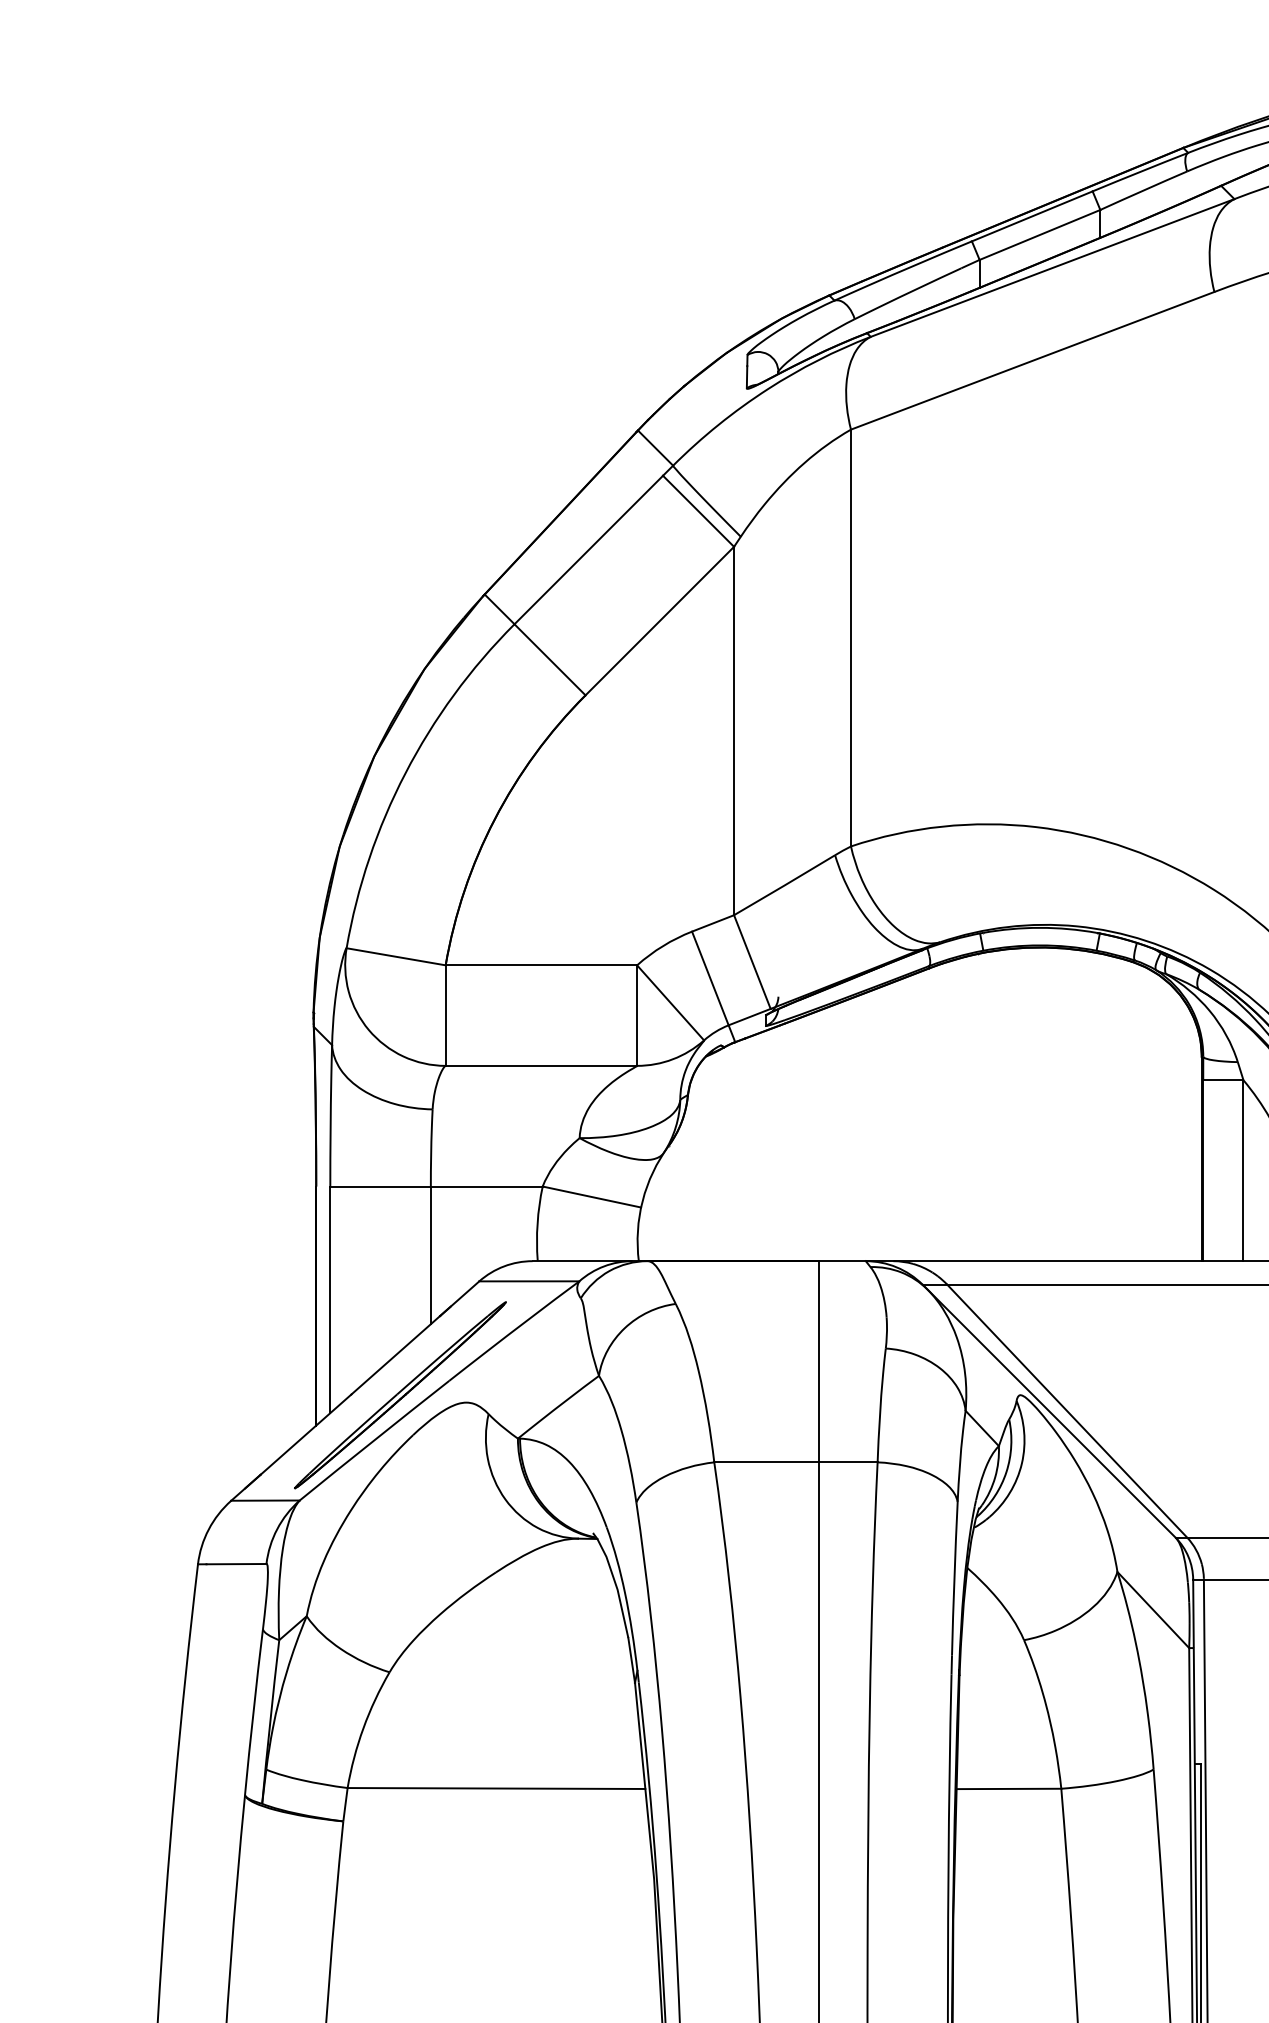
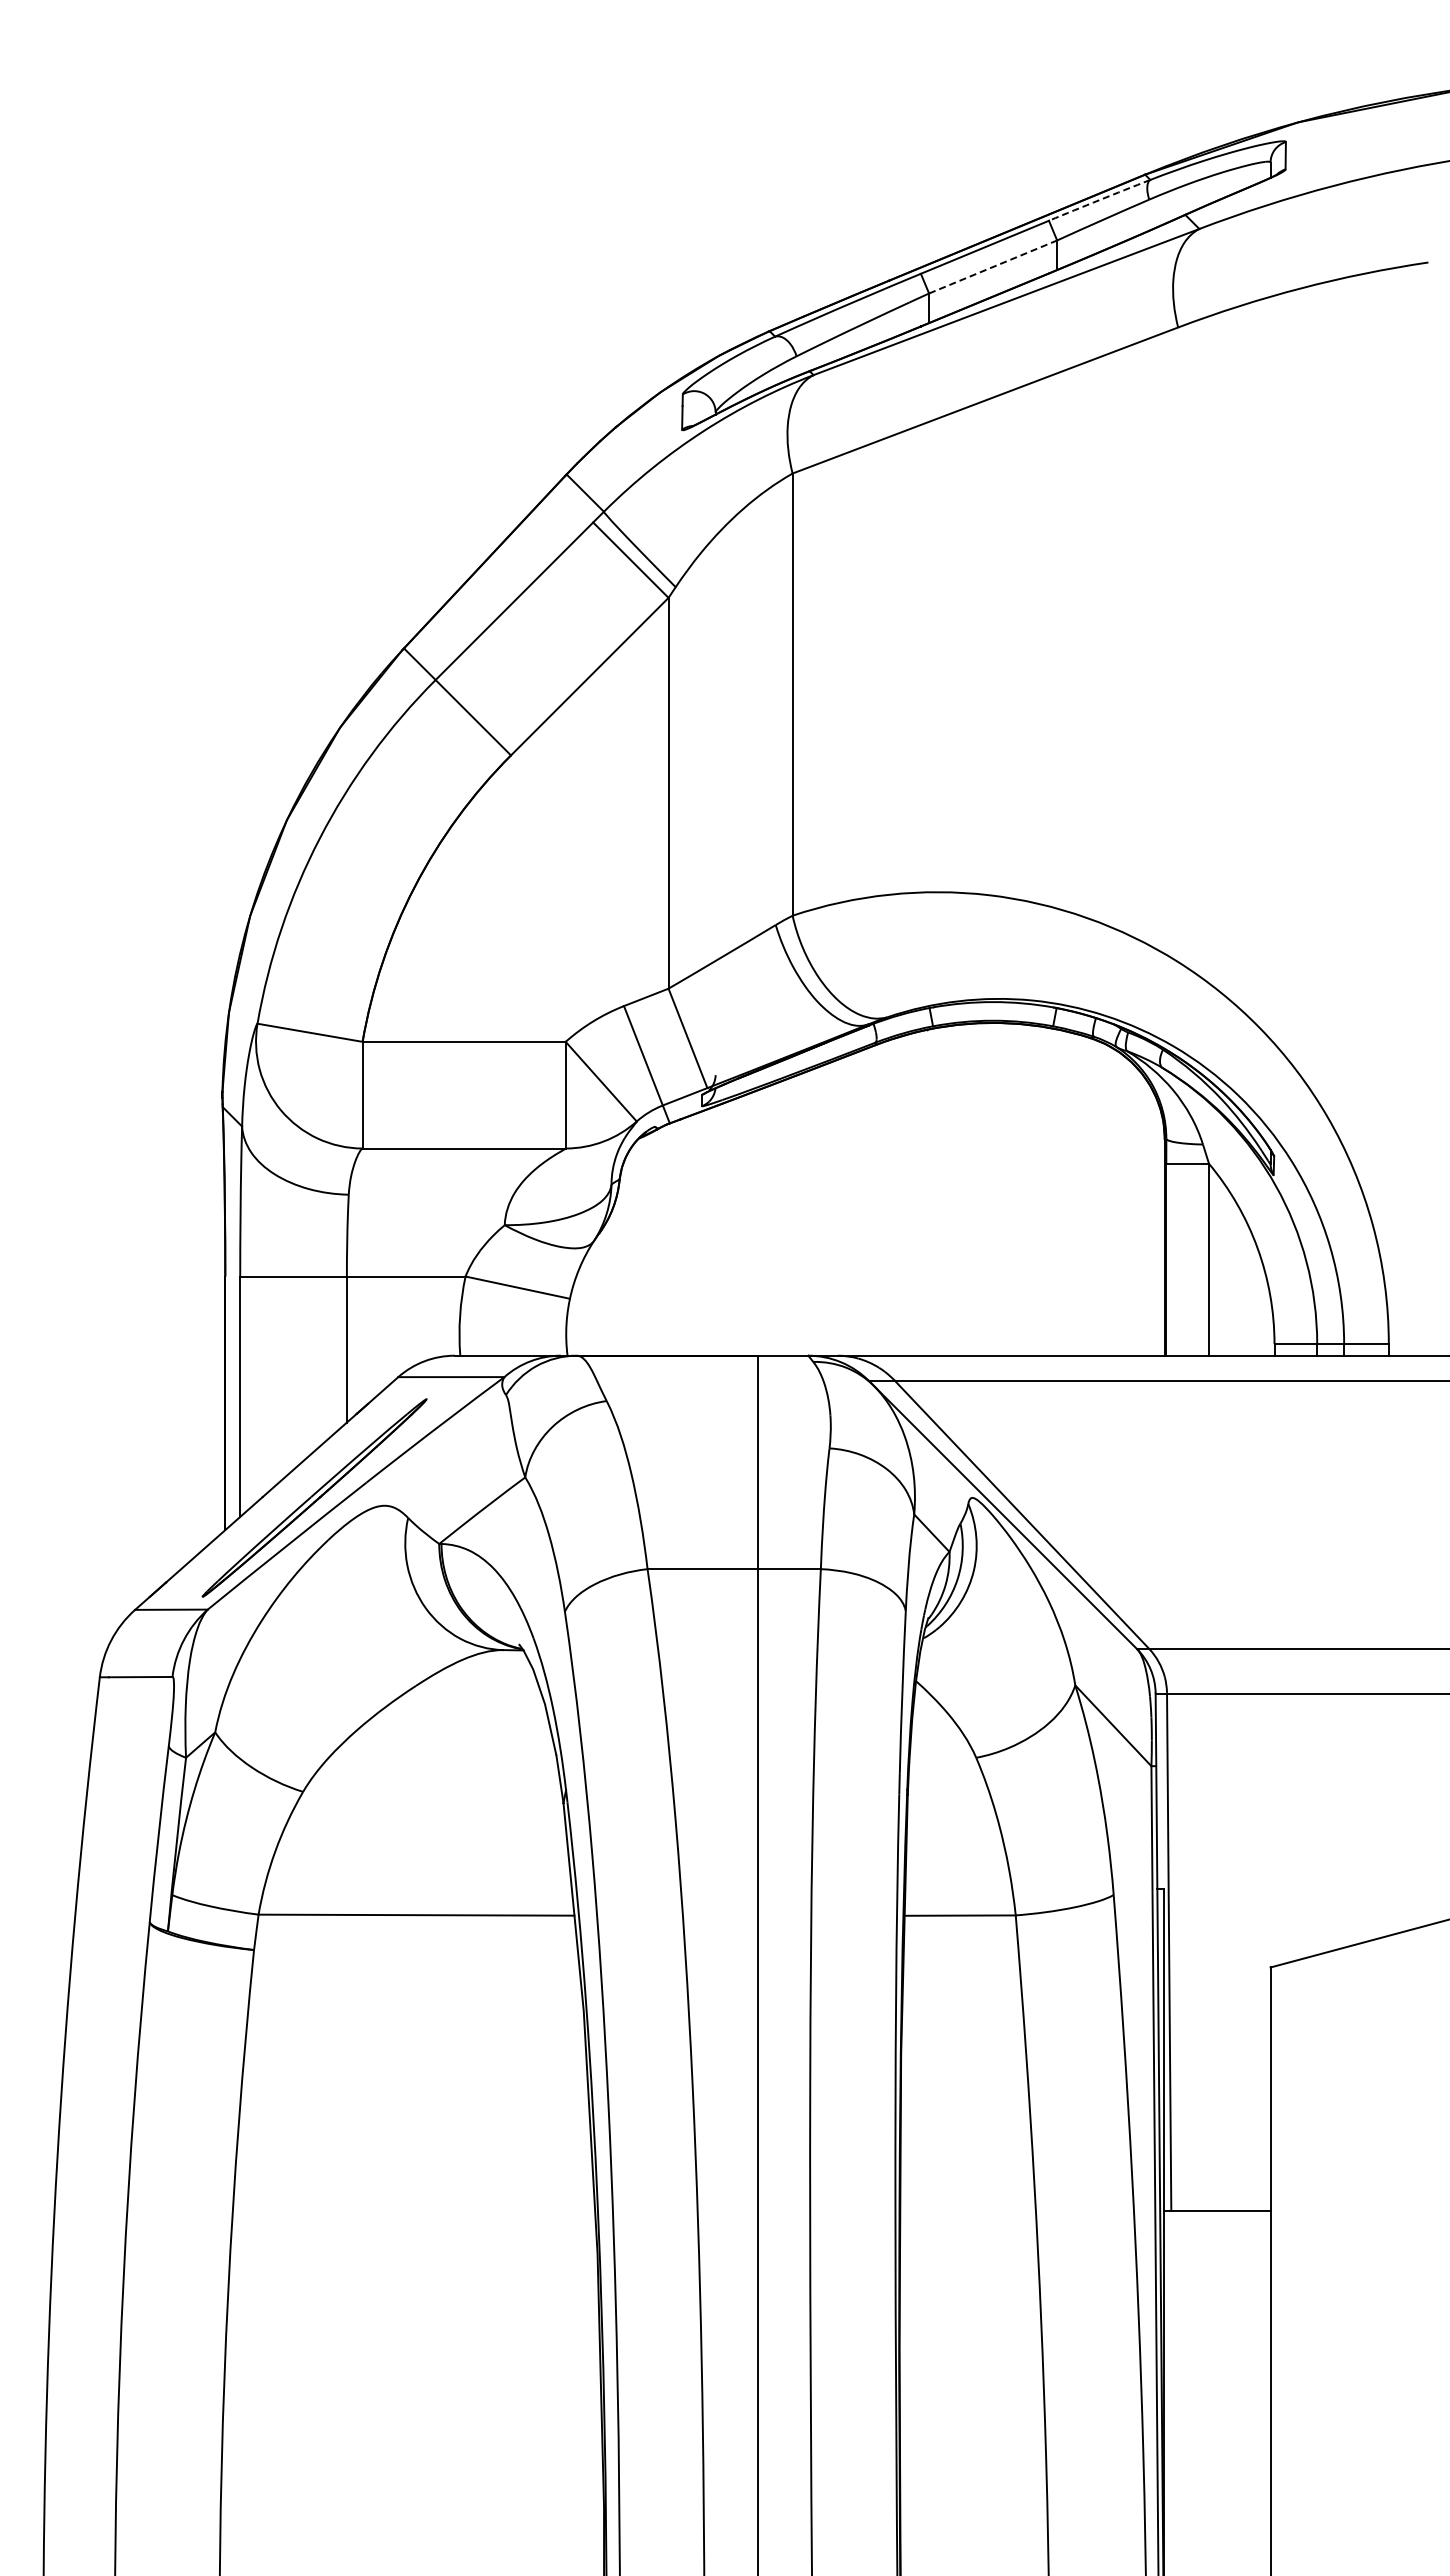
arc: (1140, 172) -> (1099, 200), solid -> dashed
line: (1040, 234) -> (993, 266), solid -> dashed

